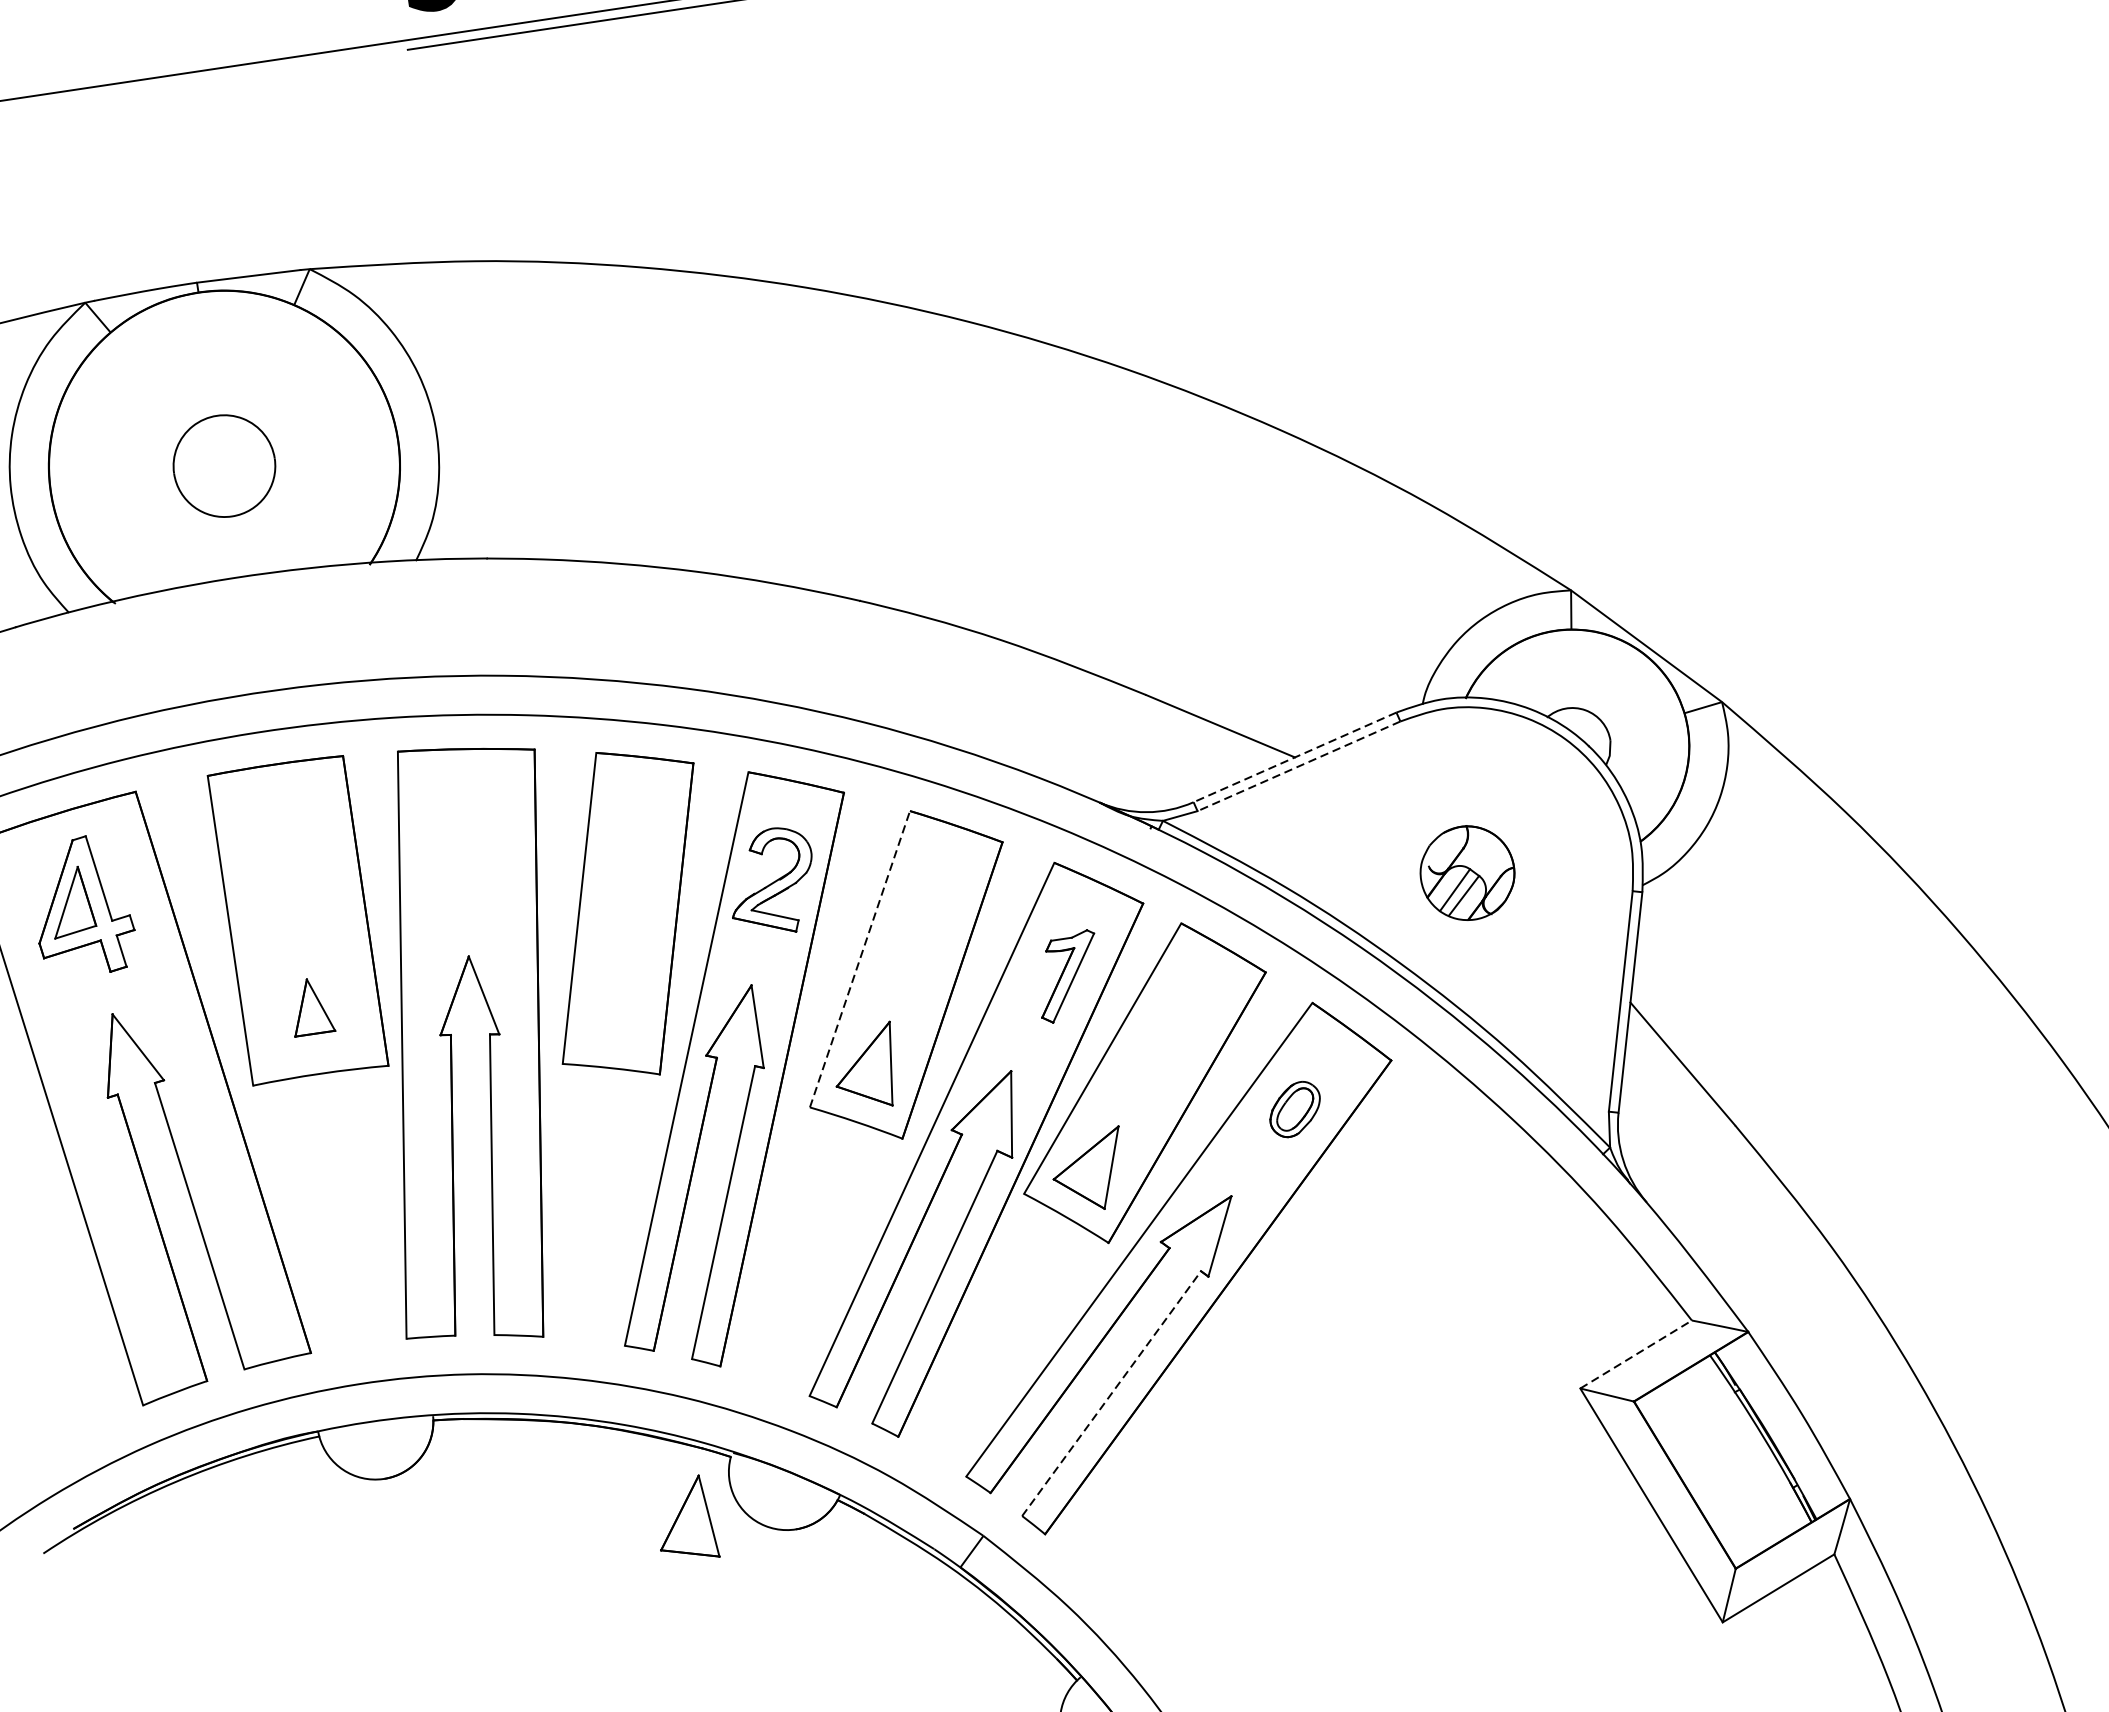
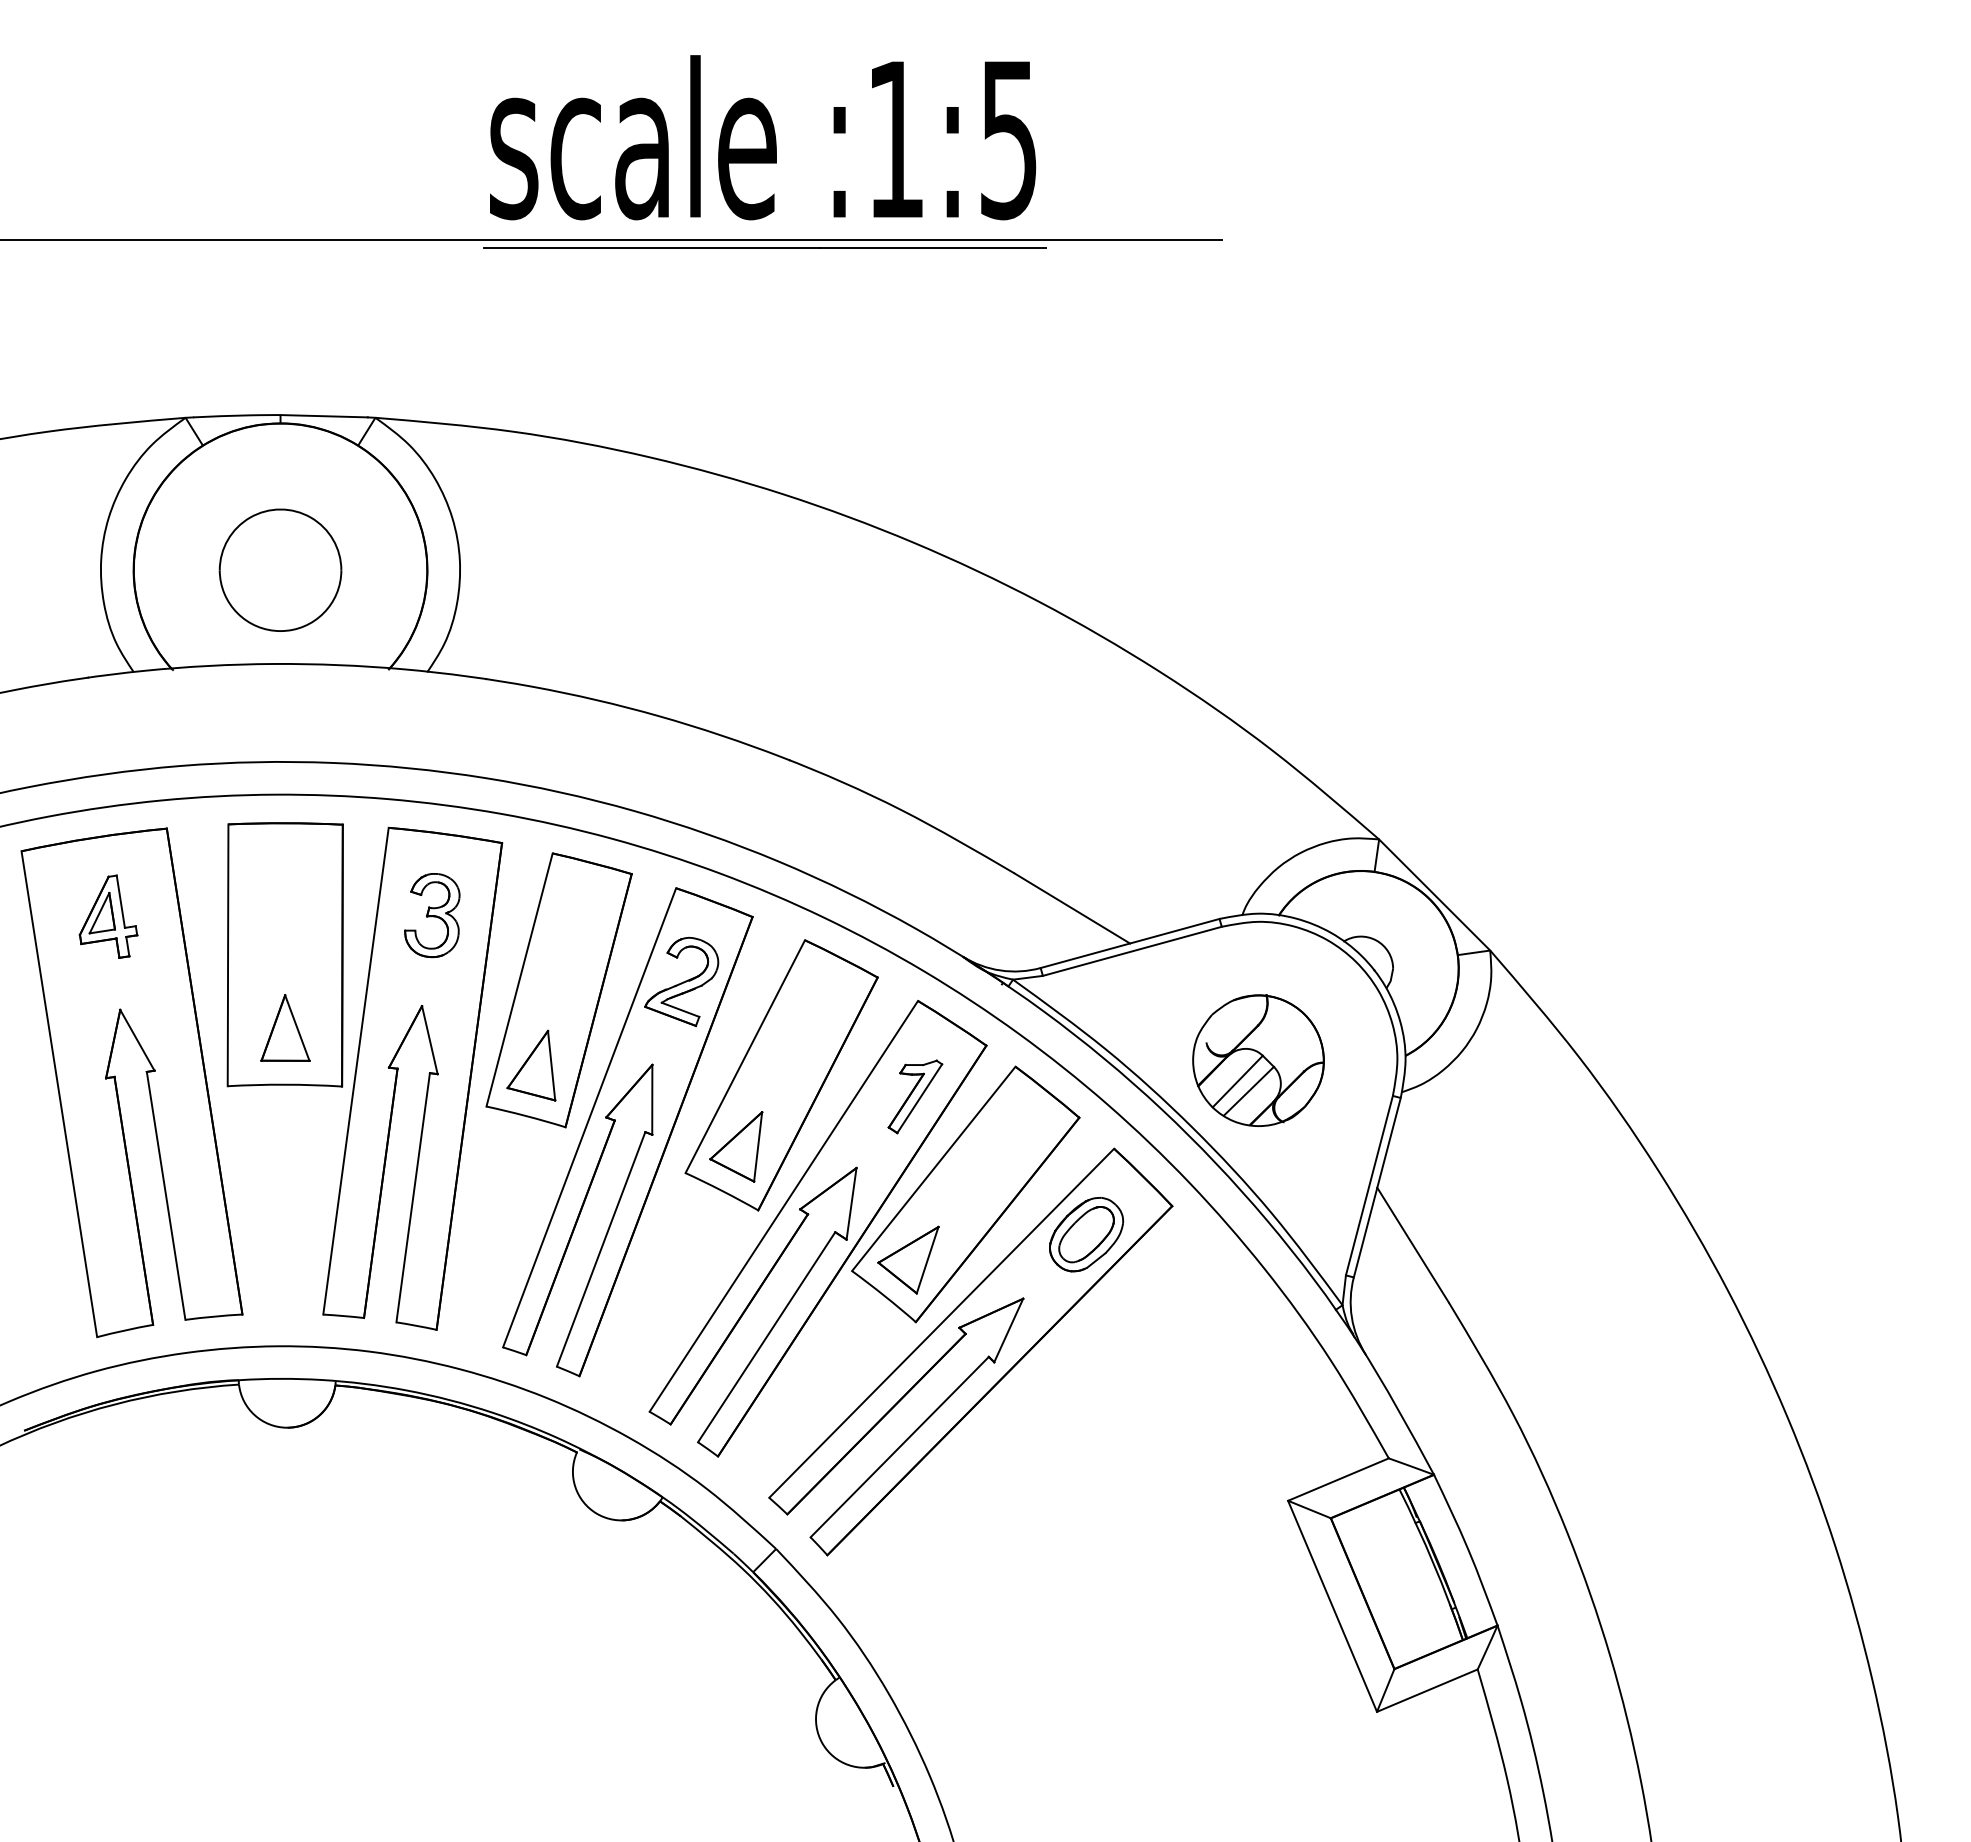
part: (224, 465) -> (280, 569), size x1.43
line: (1295, 757) -> (1130, 943), dashed -> solid
line: (1299, 766) -> (1132, 951), dashed -> solid
part: (465, 847) -> (432, 915), added
part: (1467, 873) -> (1258, 1060), size x1.67
part: (82, 906) -> (108, 916), size x0.71
line: (860, 958) -> (745, 1056), dashed -> solid
part: (311, 1005) -> (285, 1027), size x1.43
part: (1294, 1109) -> (1086, 1234), size x1.67
line: (1636, 1354) -> (1338, 1479), dashed -> solid
line: (1111, 1394) -> (899, 1447), dashed -> solid
part: (685, 1519) -> (531, 1065), moved

